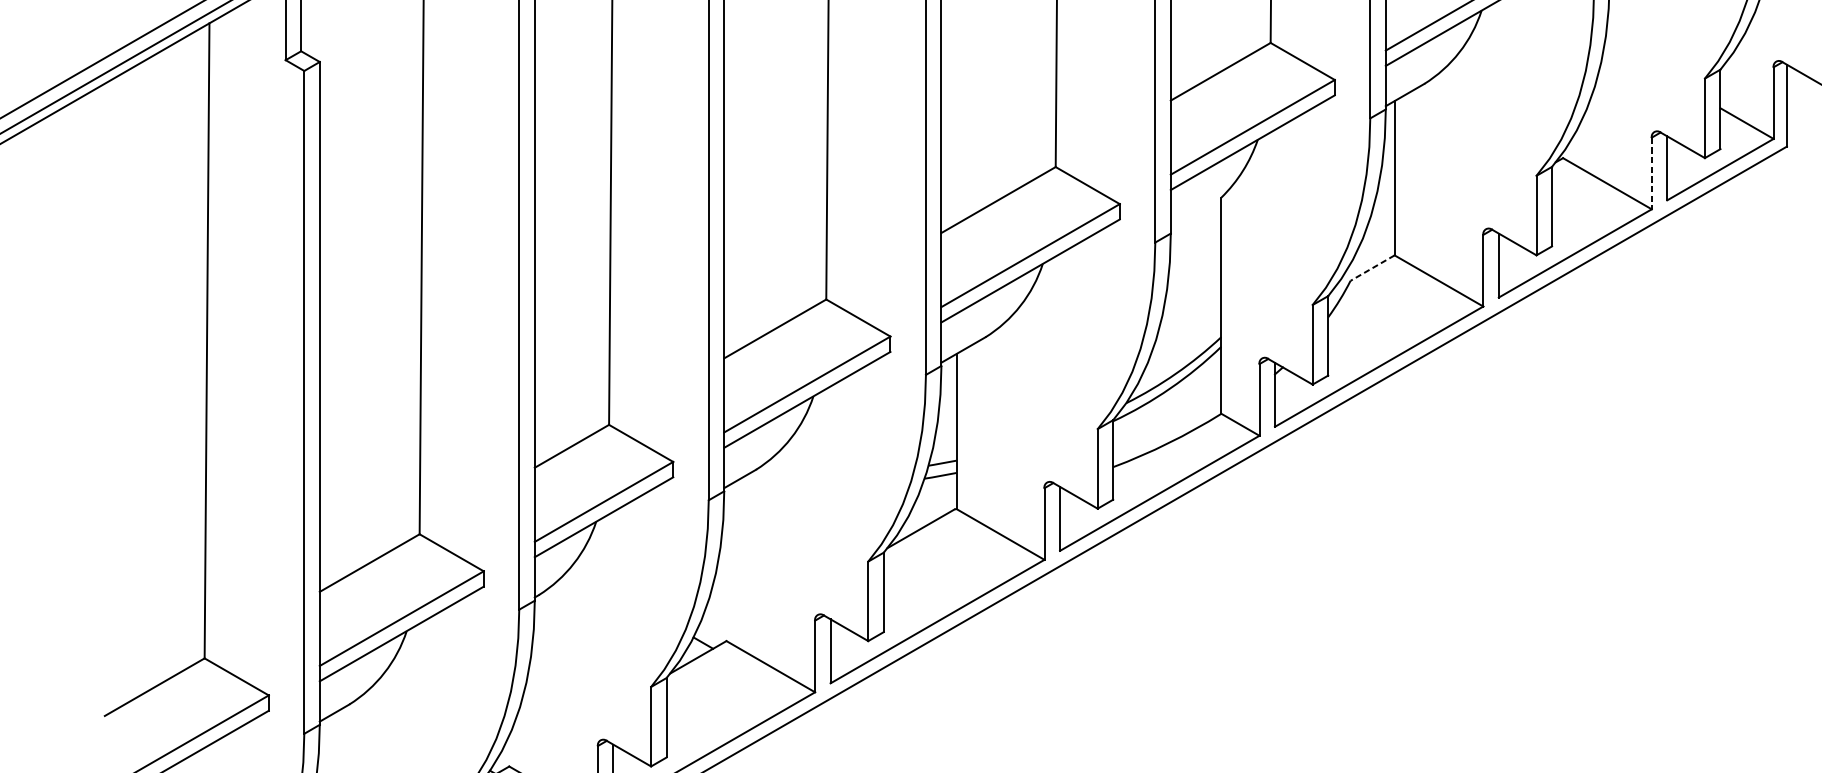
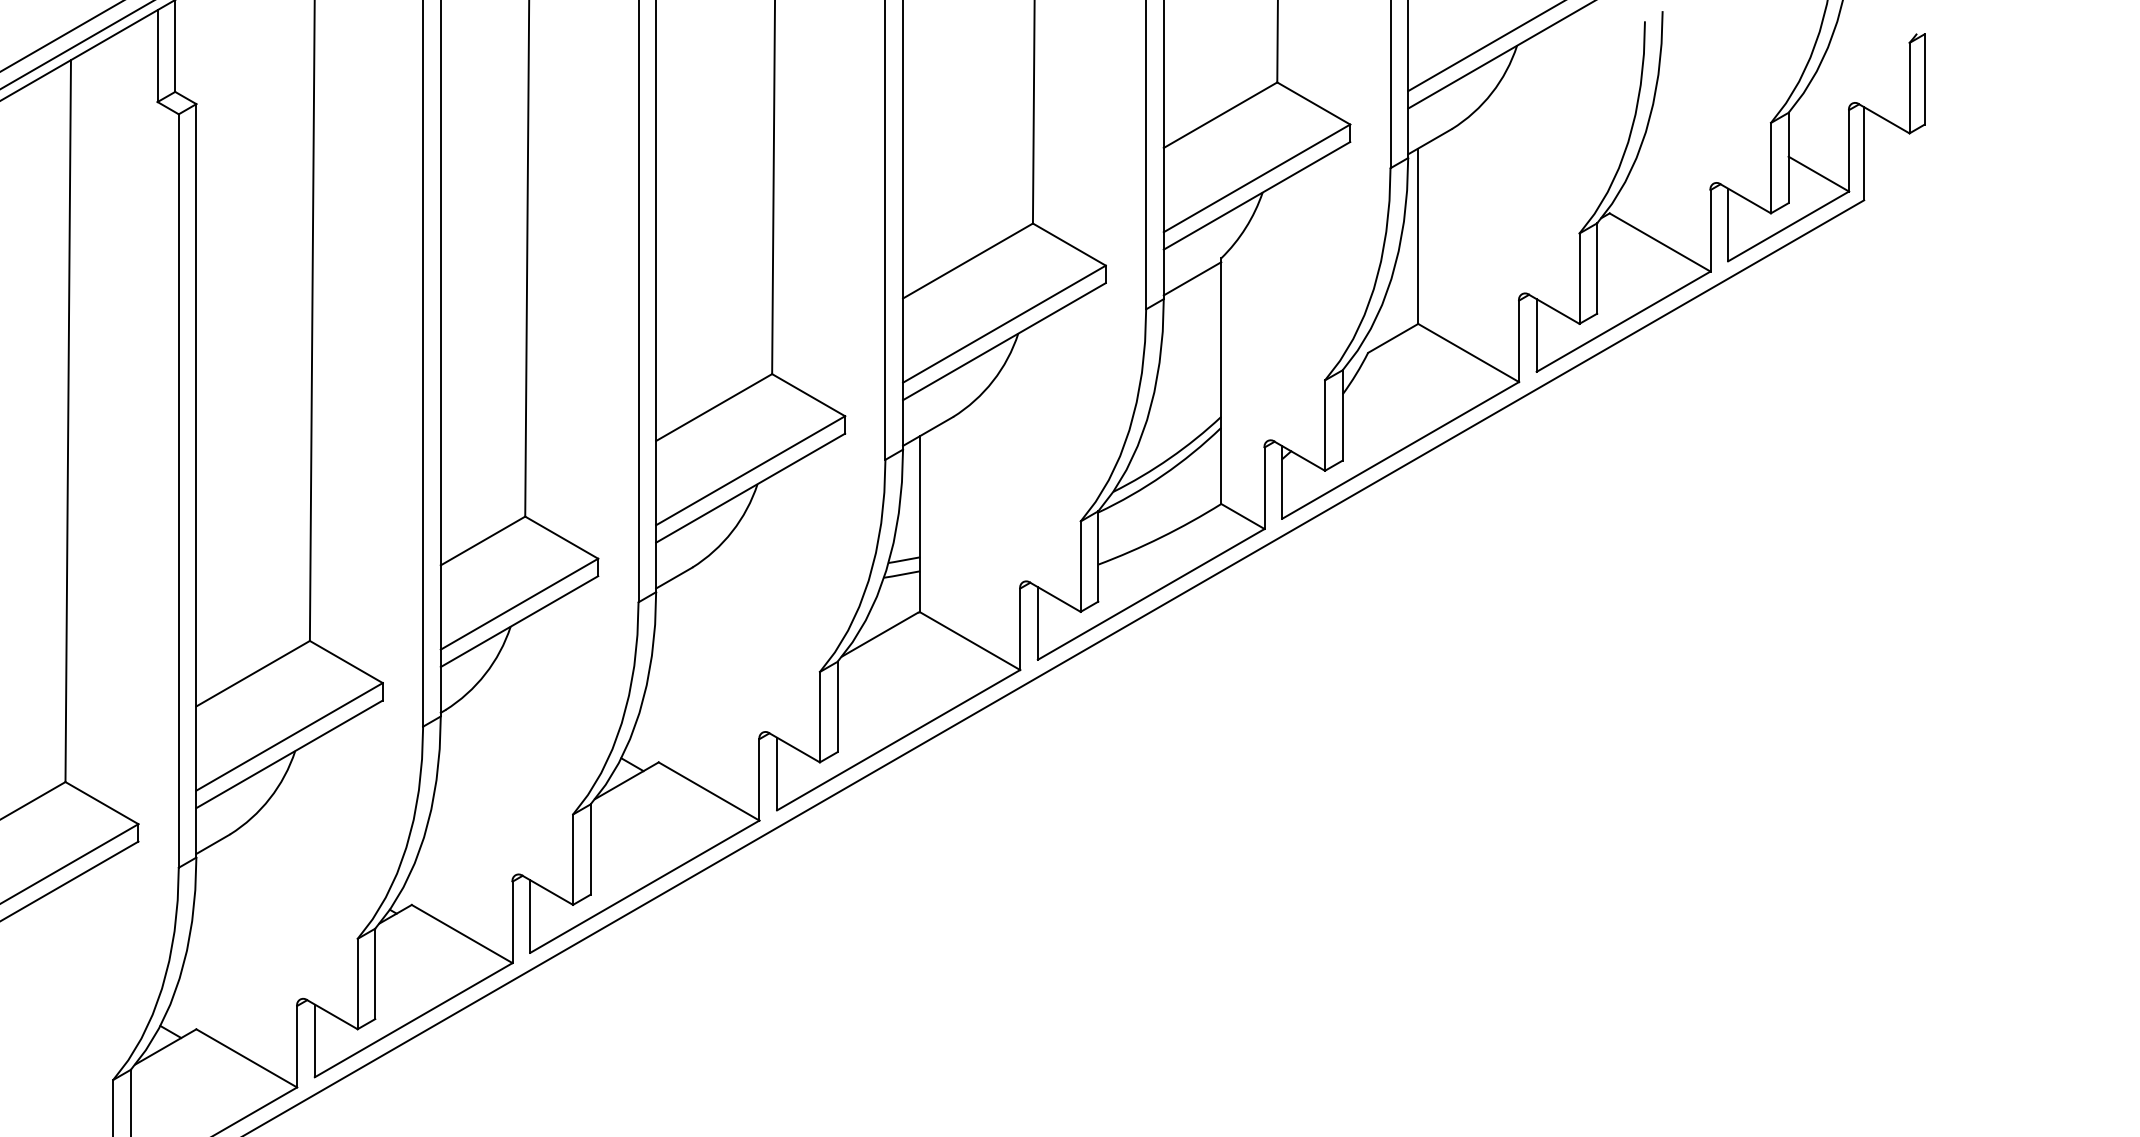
line: (1651, 173) -> (1710, 230), dashed -> solid
line: (1196, 215) -> (1192, 278), added
line: (1372, 268) -> (1393, 338), dashed -> solid

